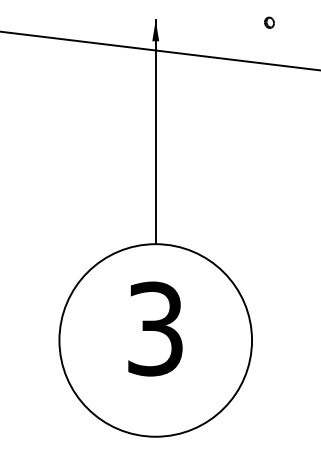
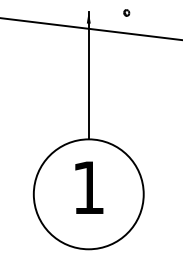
part: (269, 21) -> (126, 12), moved
text: (155, 328) -> (88, 187), 3 -> 1

